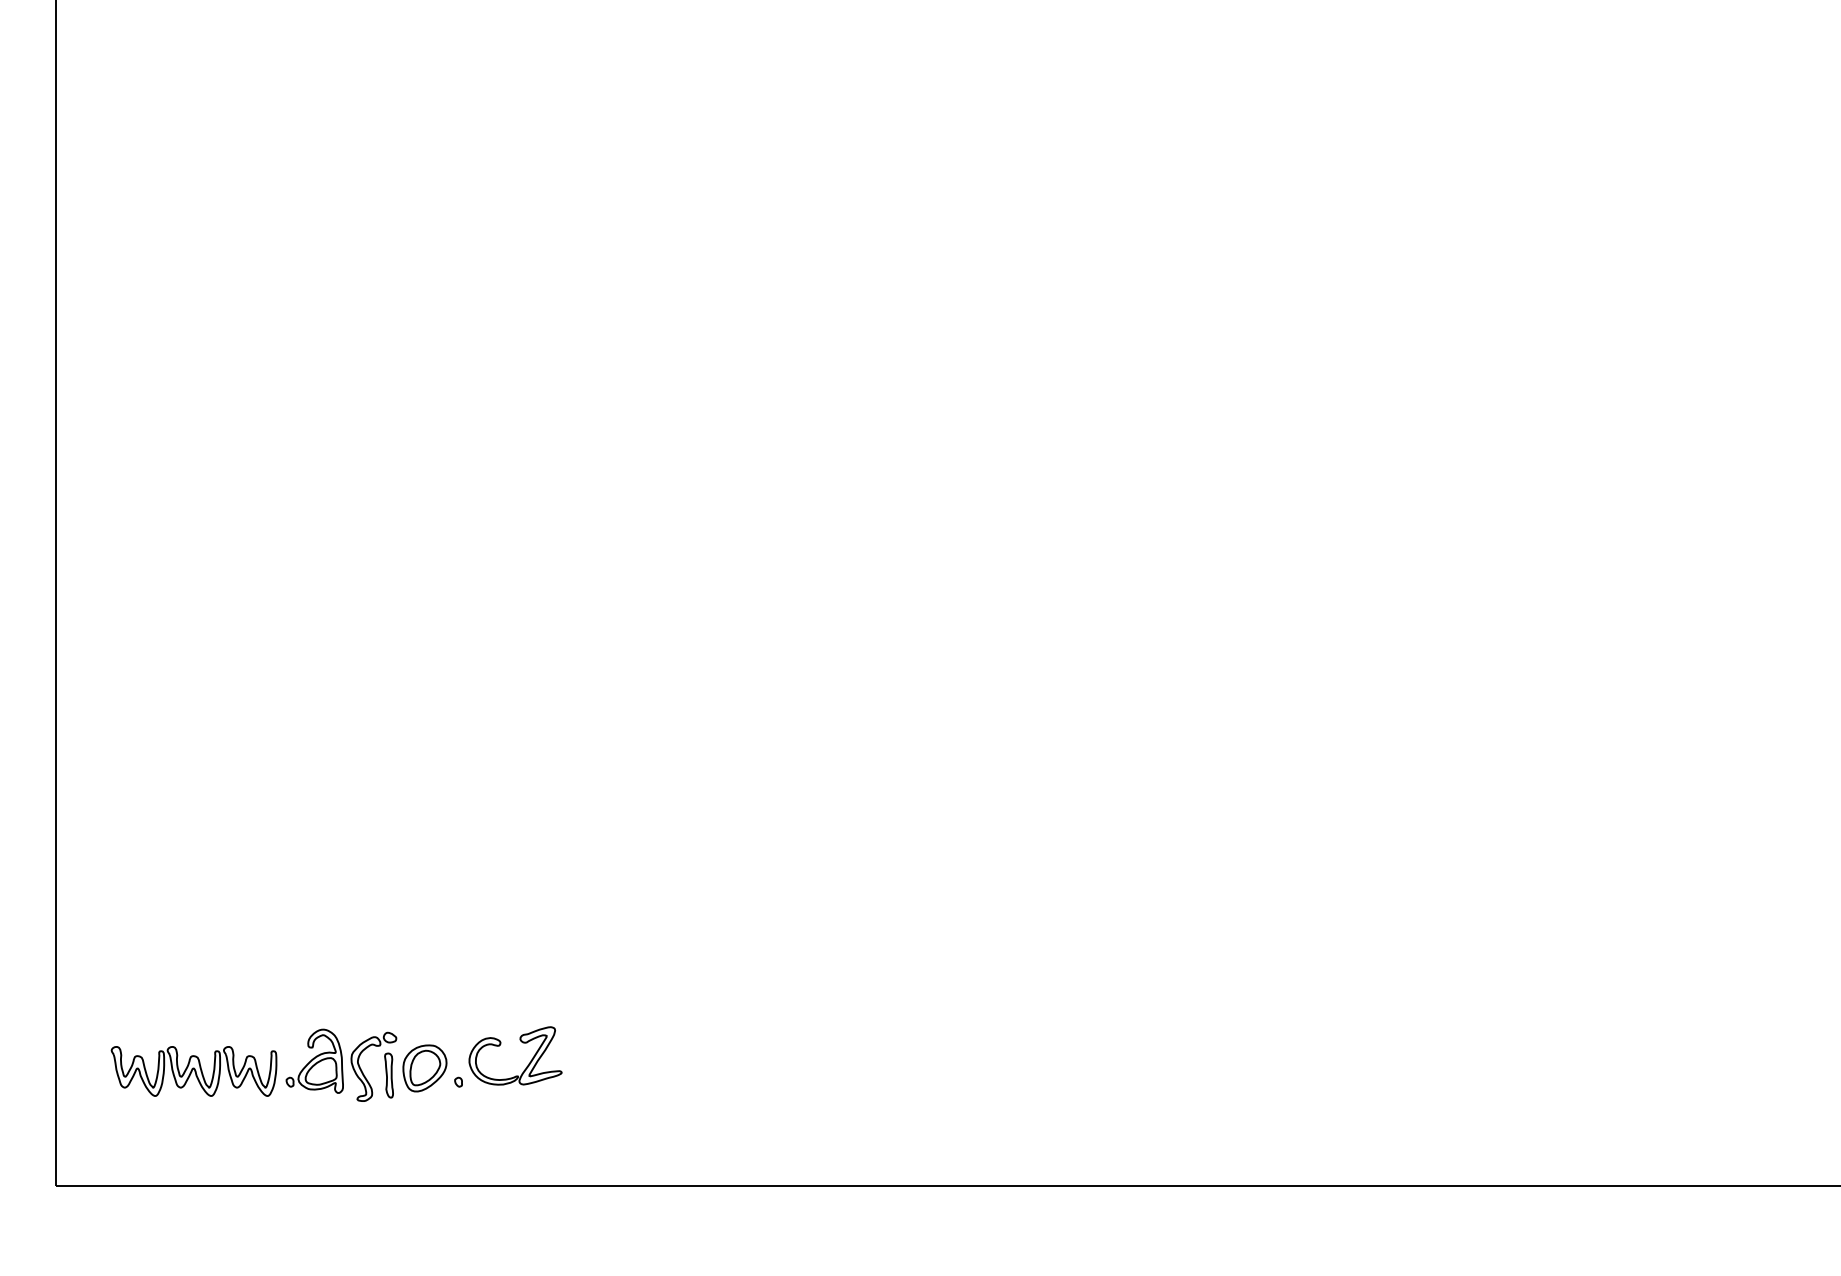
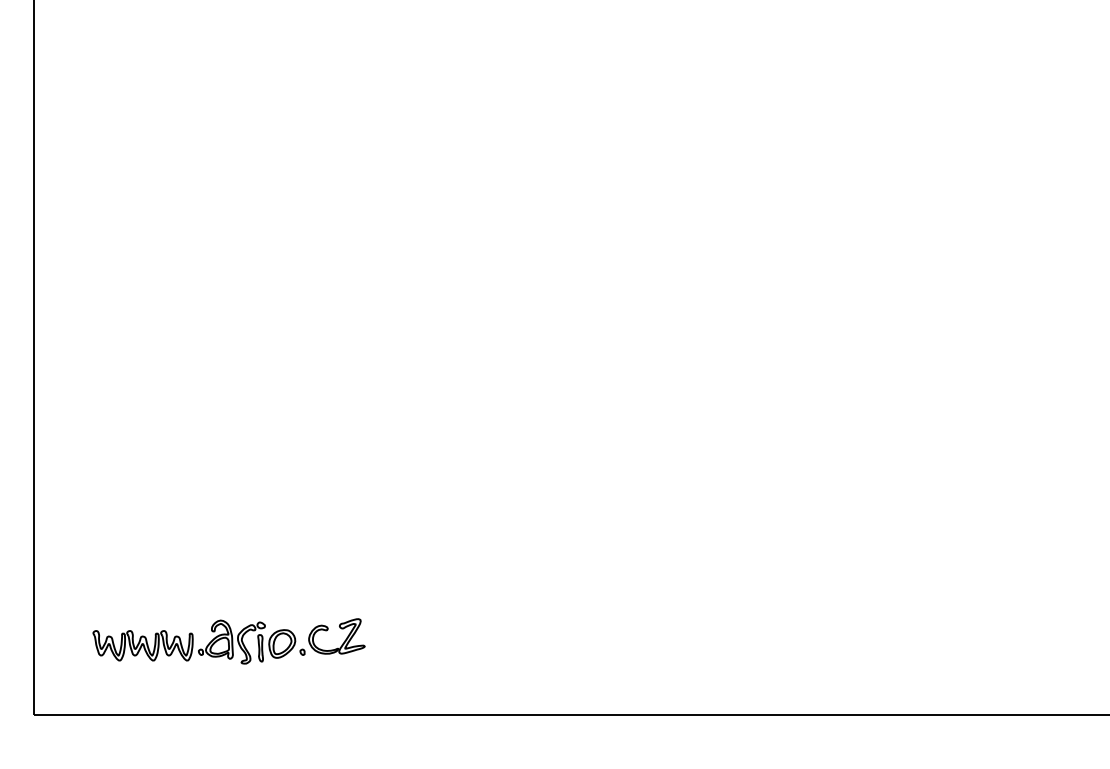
part: (335, 1064) -> (228, 641), moved

